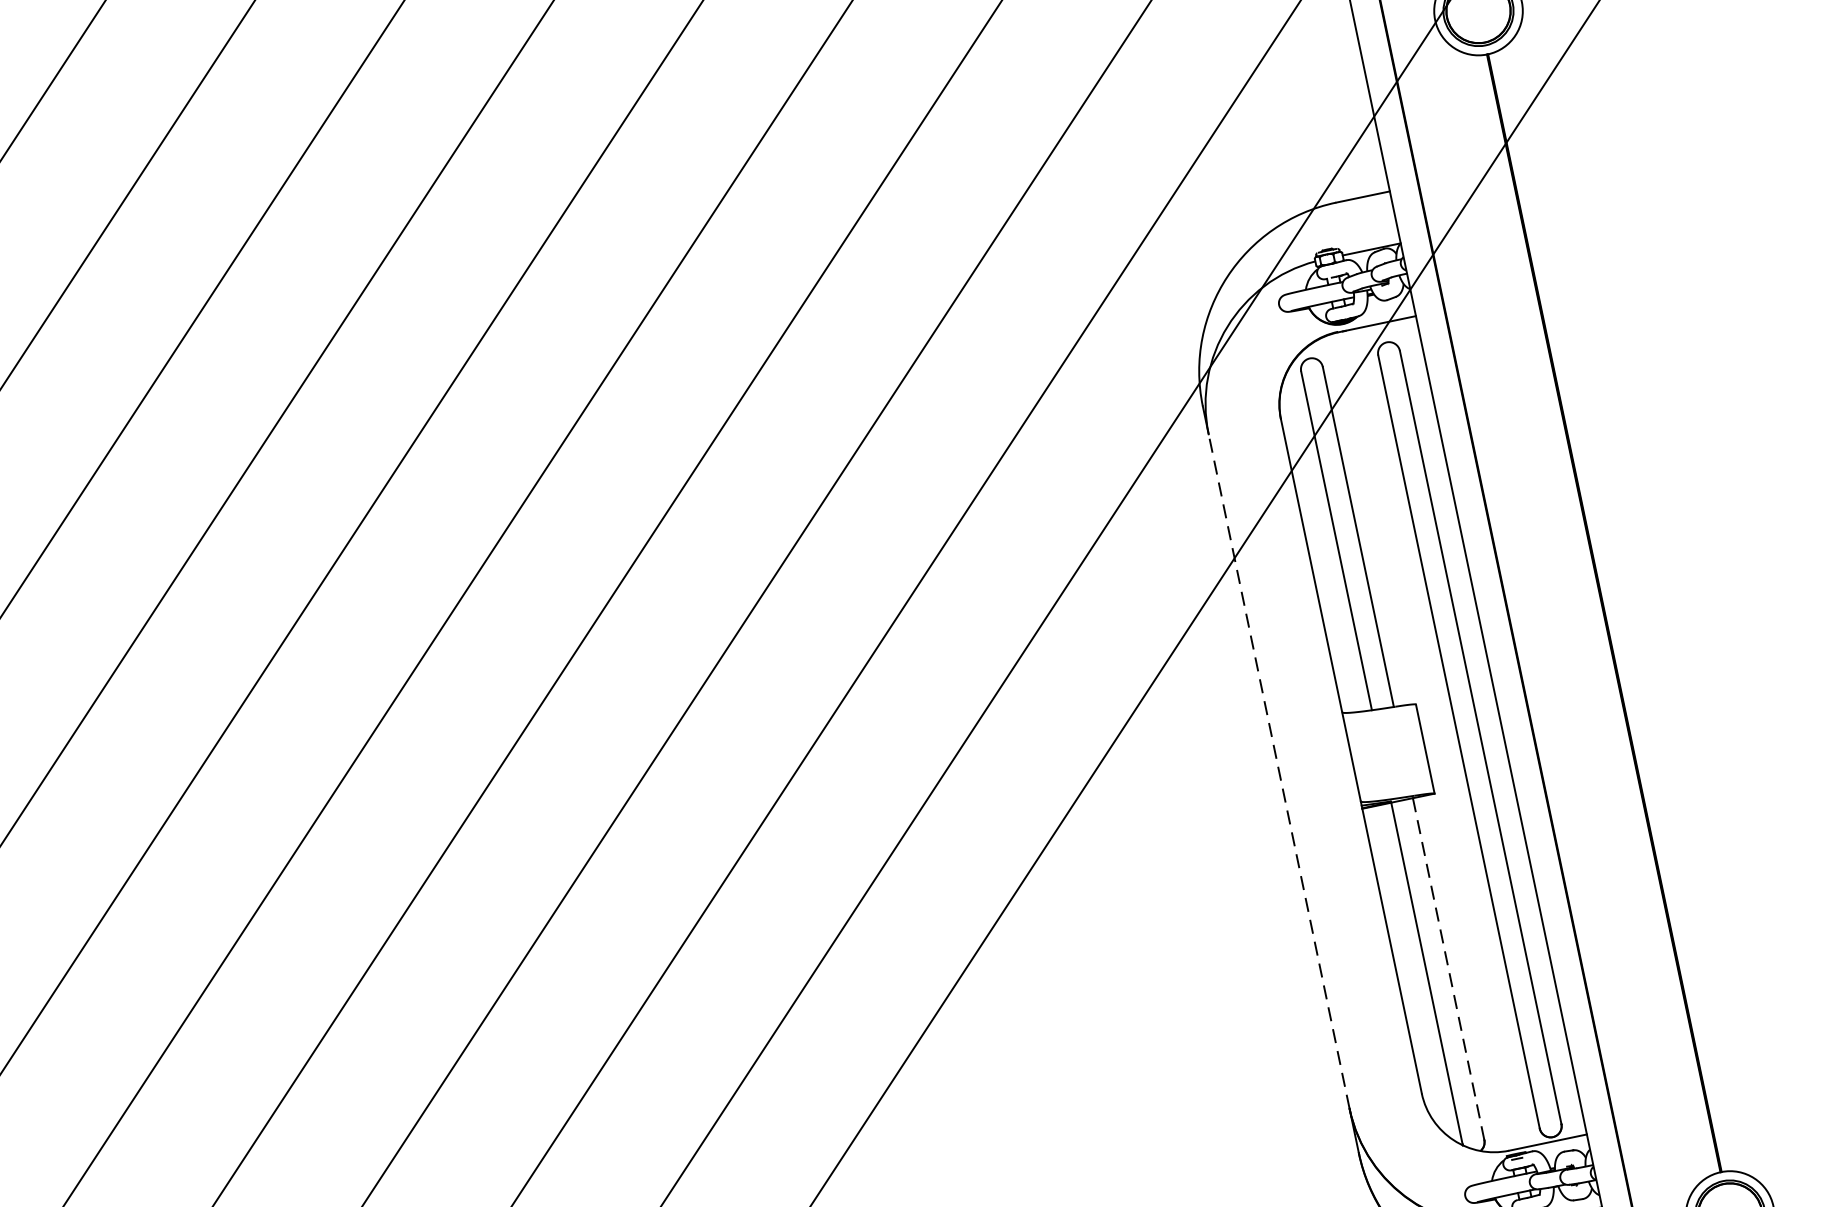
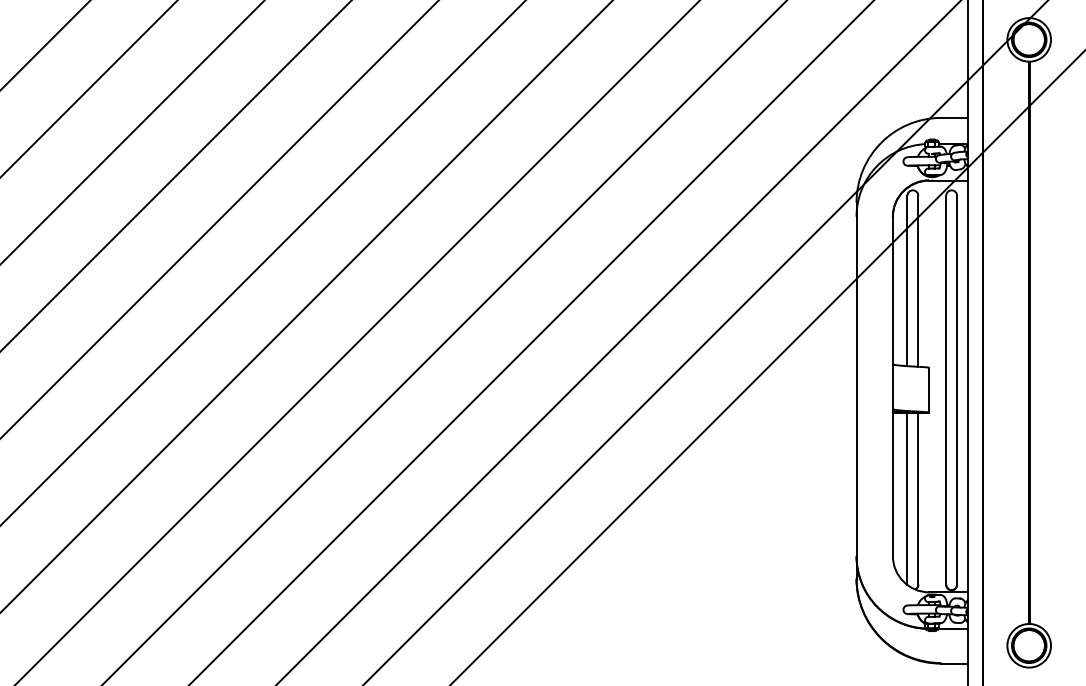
line: (1279, 771) -> (856, 386), dashed -> solid
line: (1448, 968) -> (918, 498), dashed -> solid

